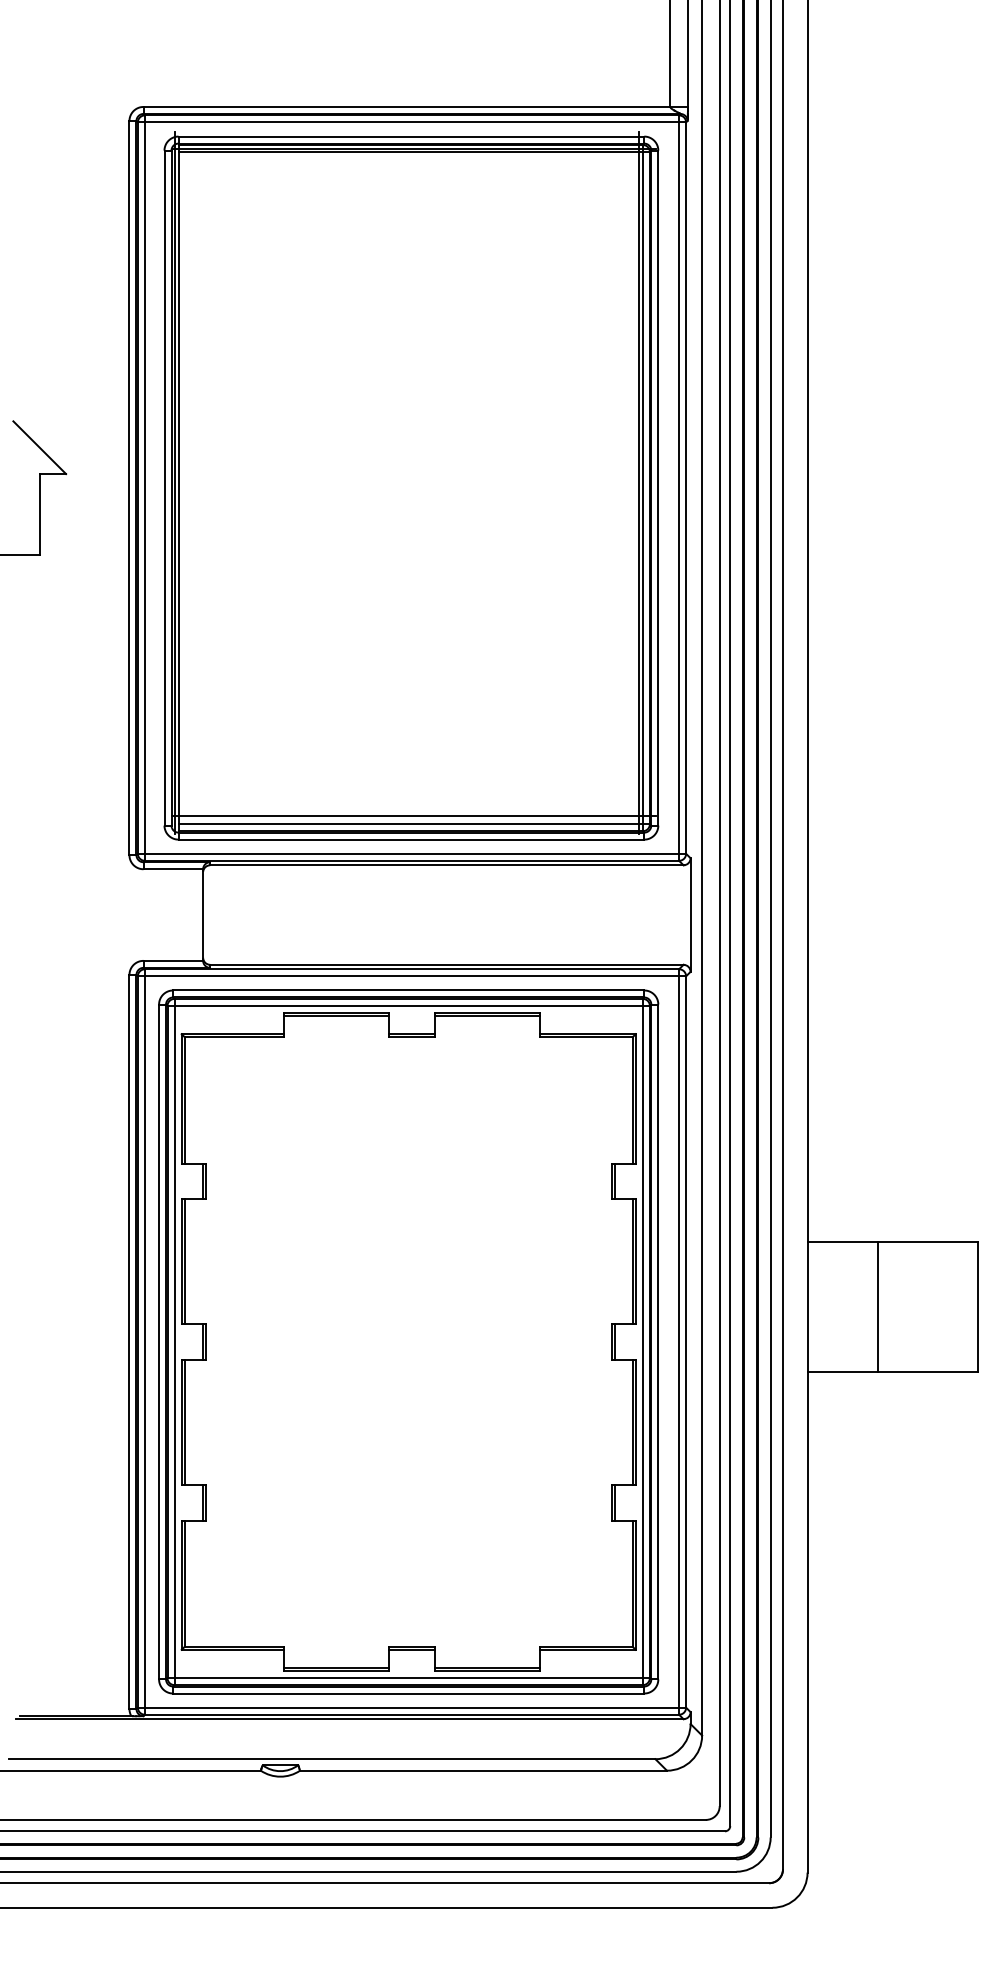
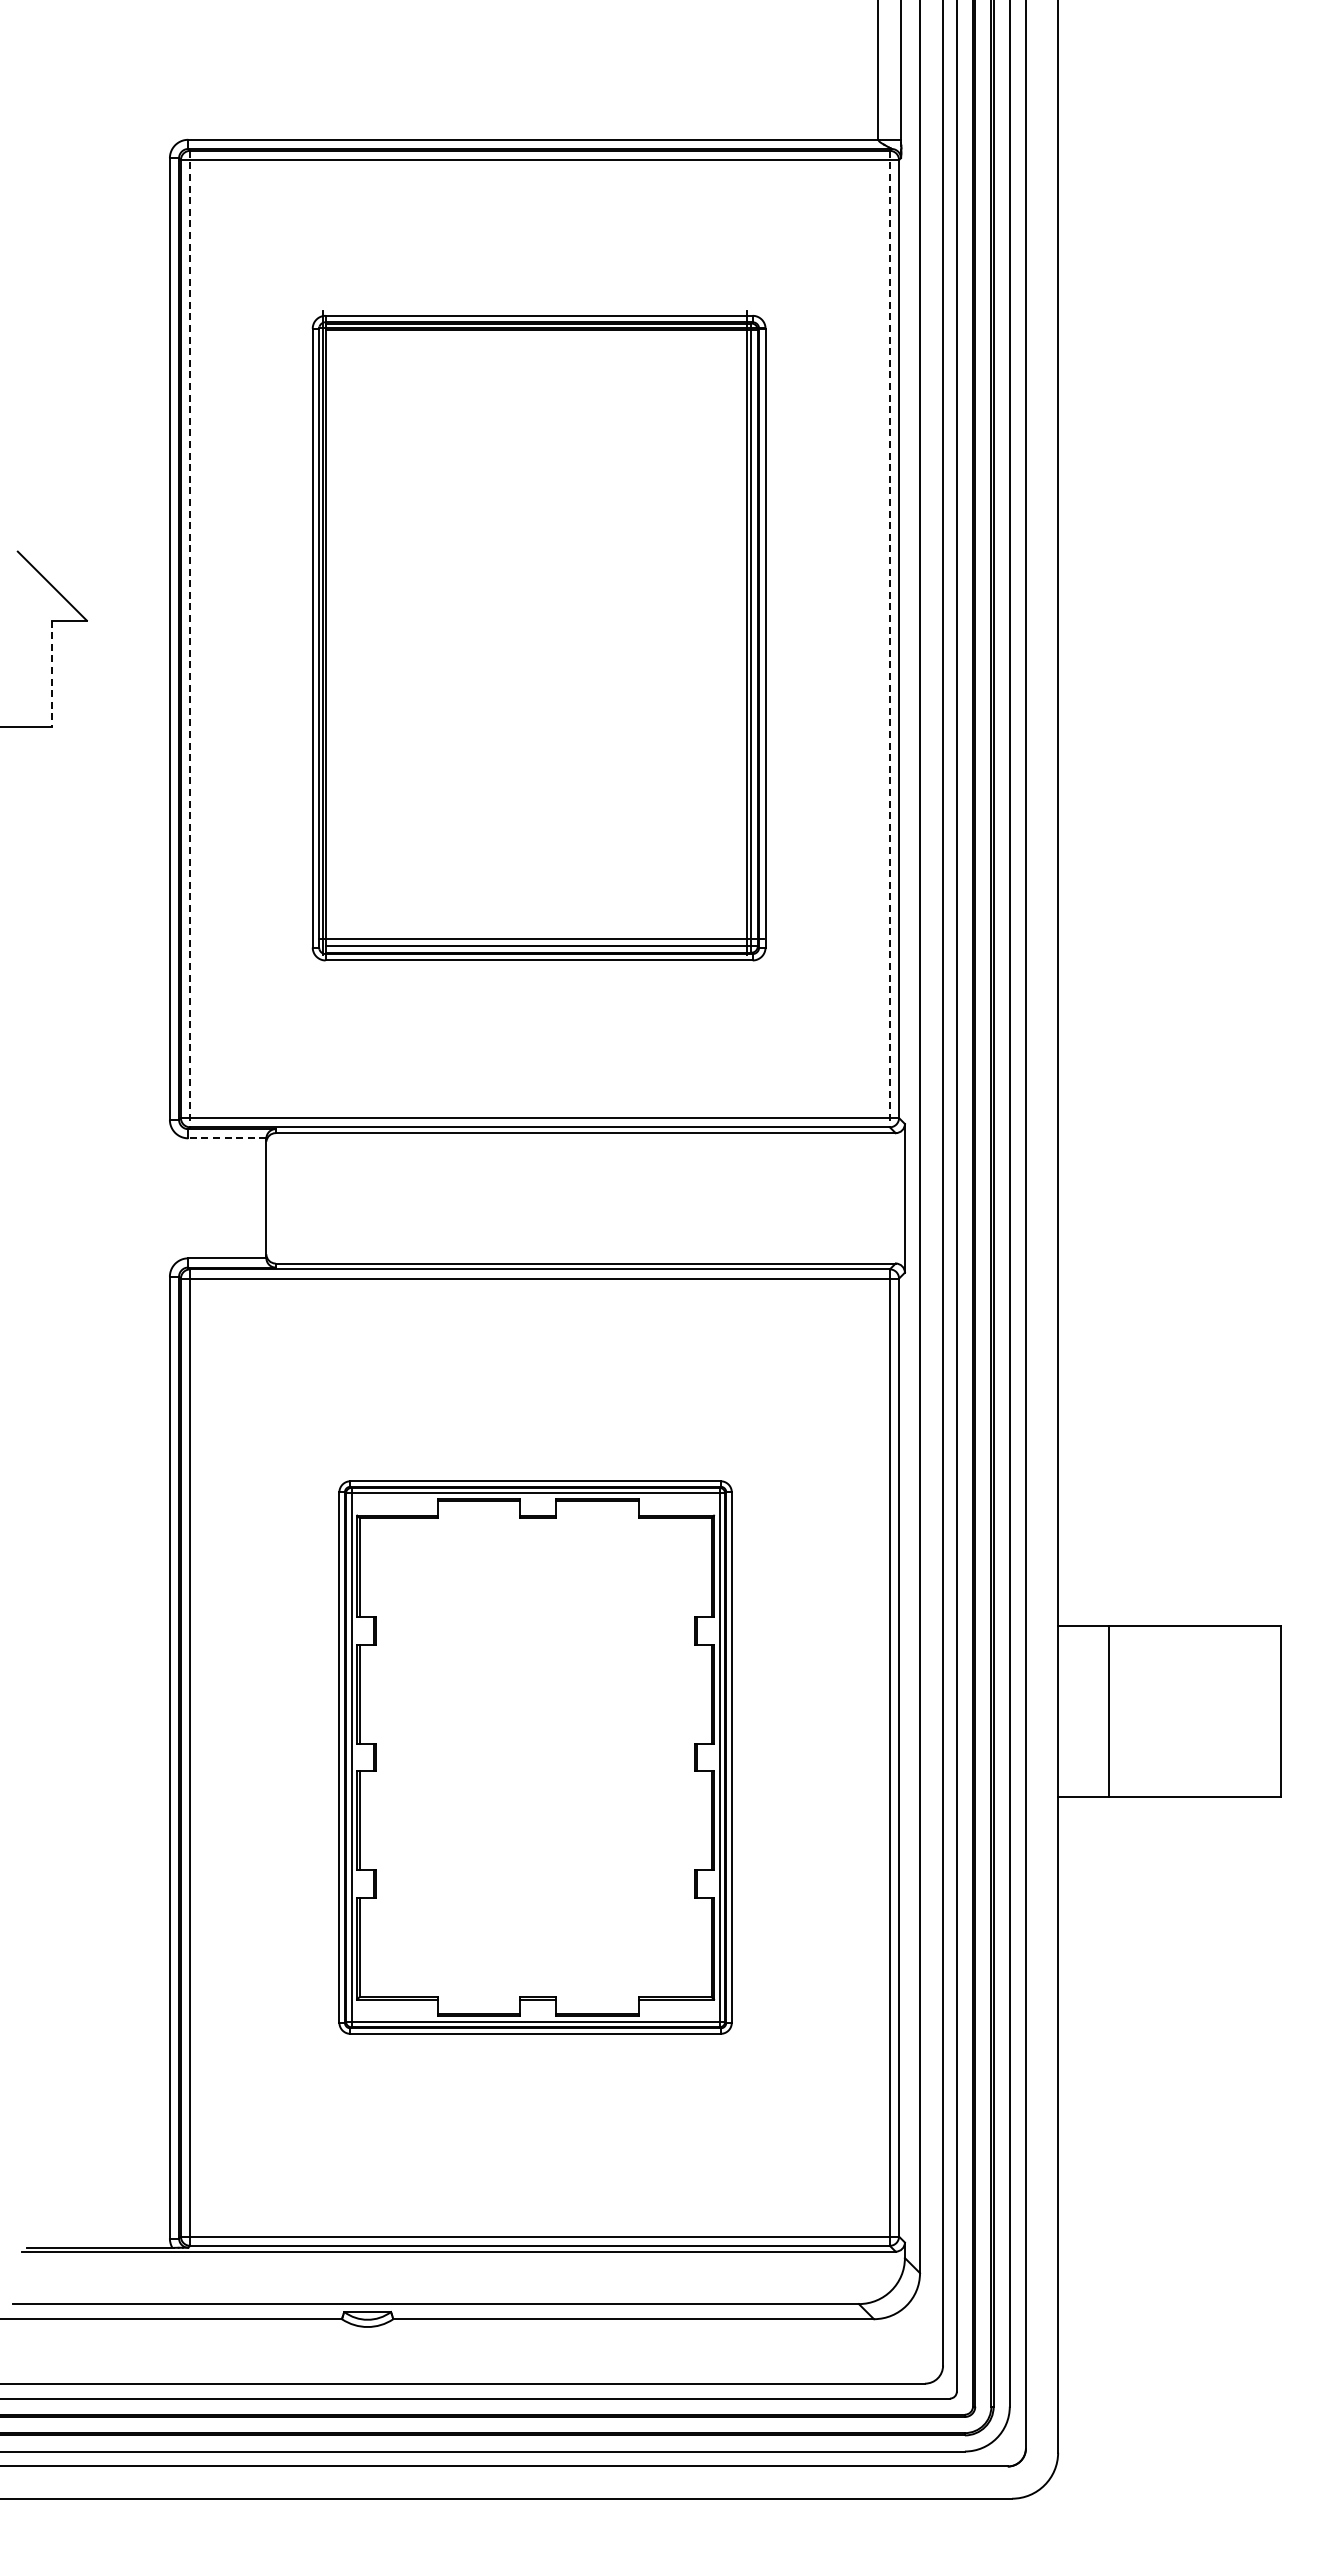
part: (410, 485) -> (538, 635), size x0.7
line: (145, 488) -> (190, 639), solid -> dashed
line: (678, 488) -> (889, 639), solid -> dashed
line: (39, 514) -> (52, 673), solid -> dashed
line: (172, 869) -> (226, 1138), solid -> dashed
line: (878, 1306) -> (1109, 1711), moved
part: (408, 1341) -> (535, 1757), size x0.6

